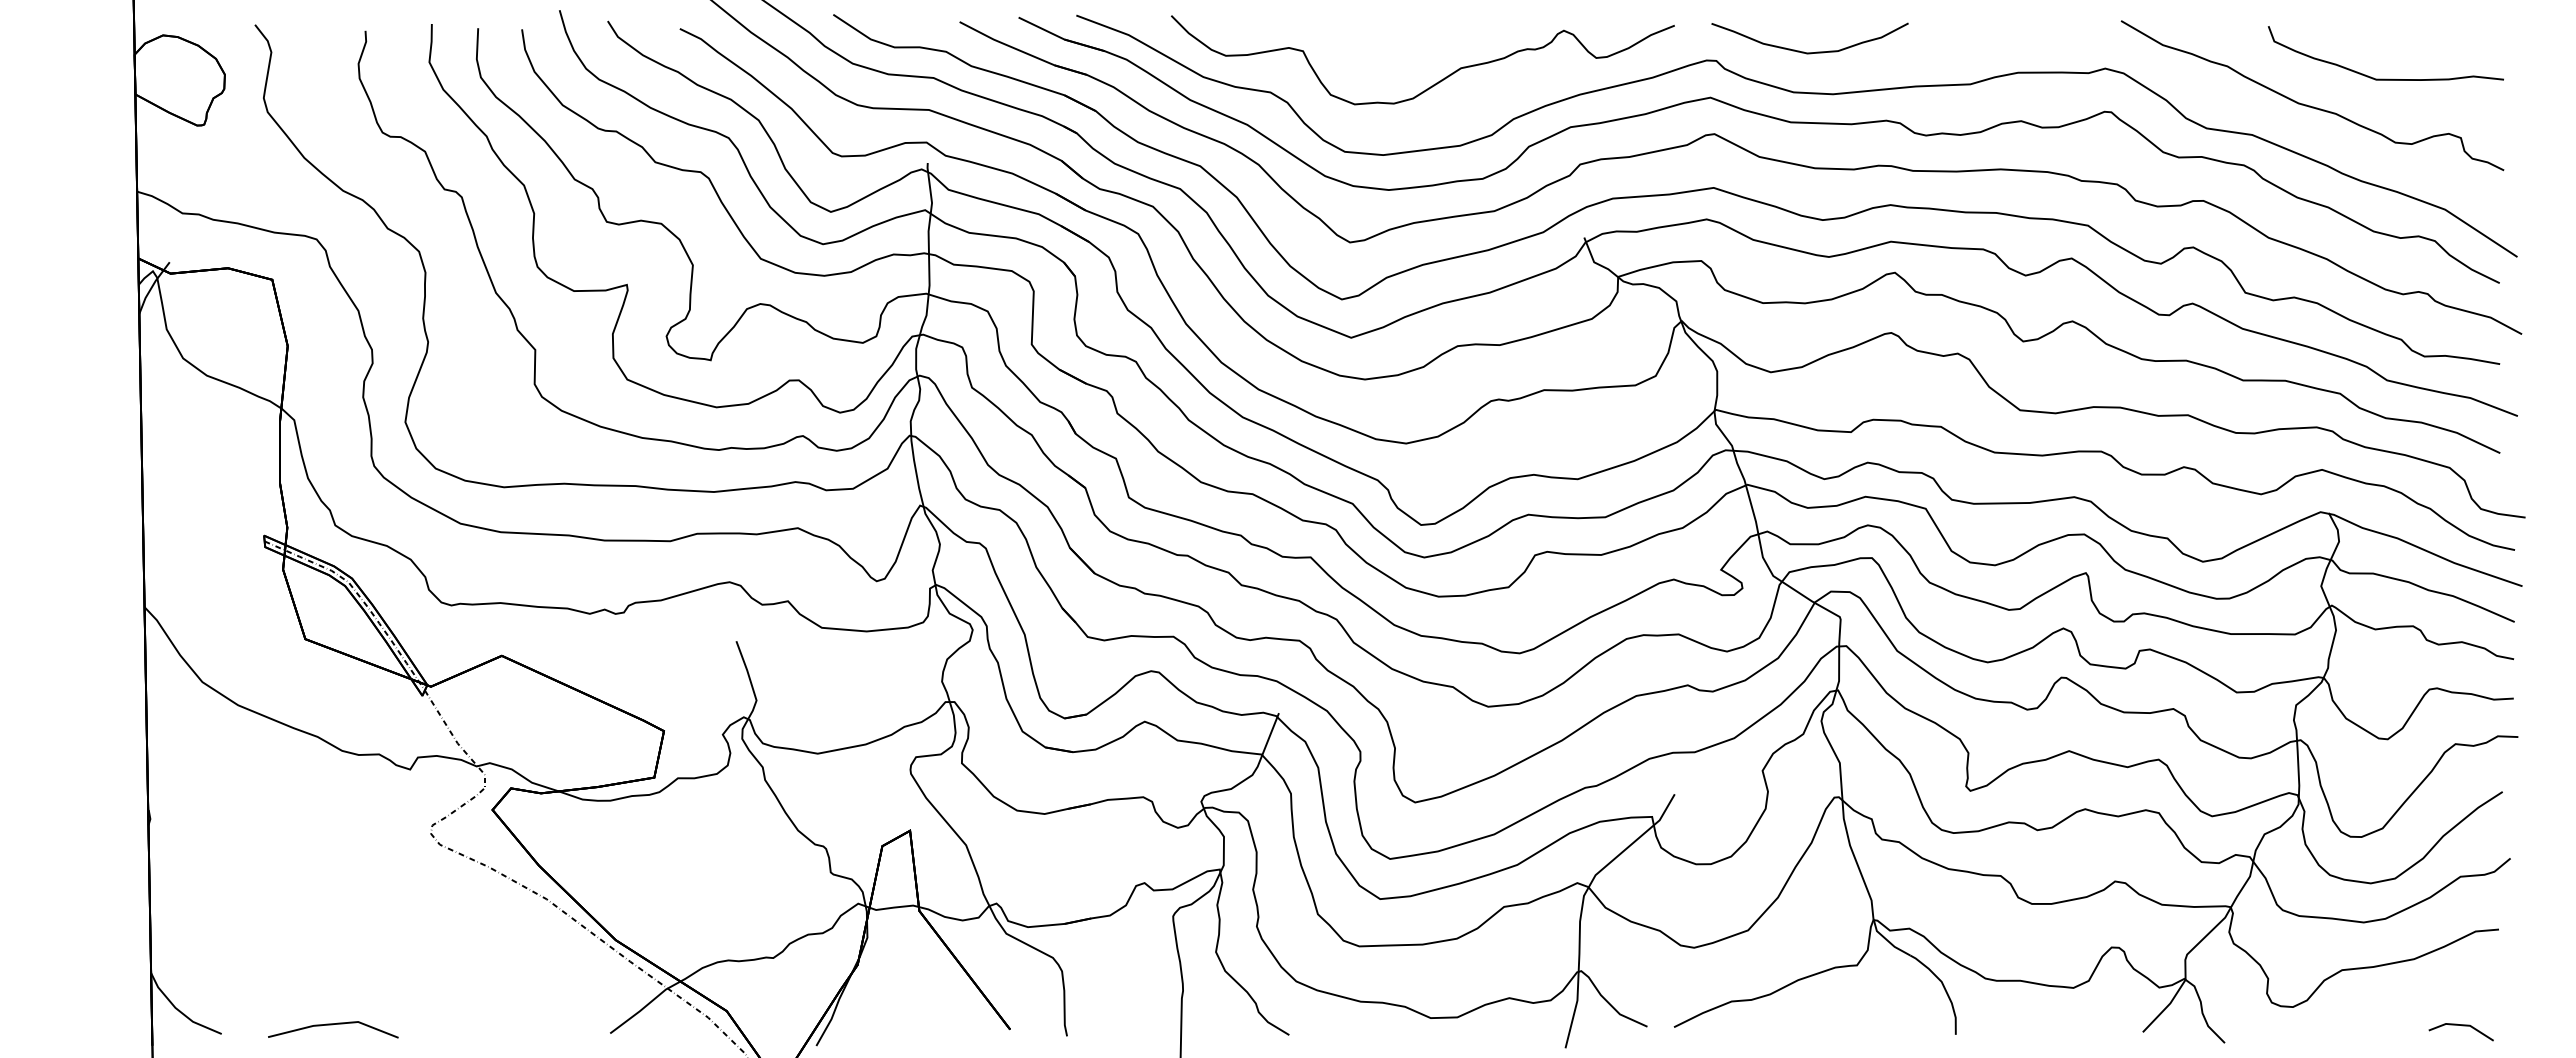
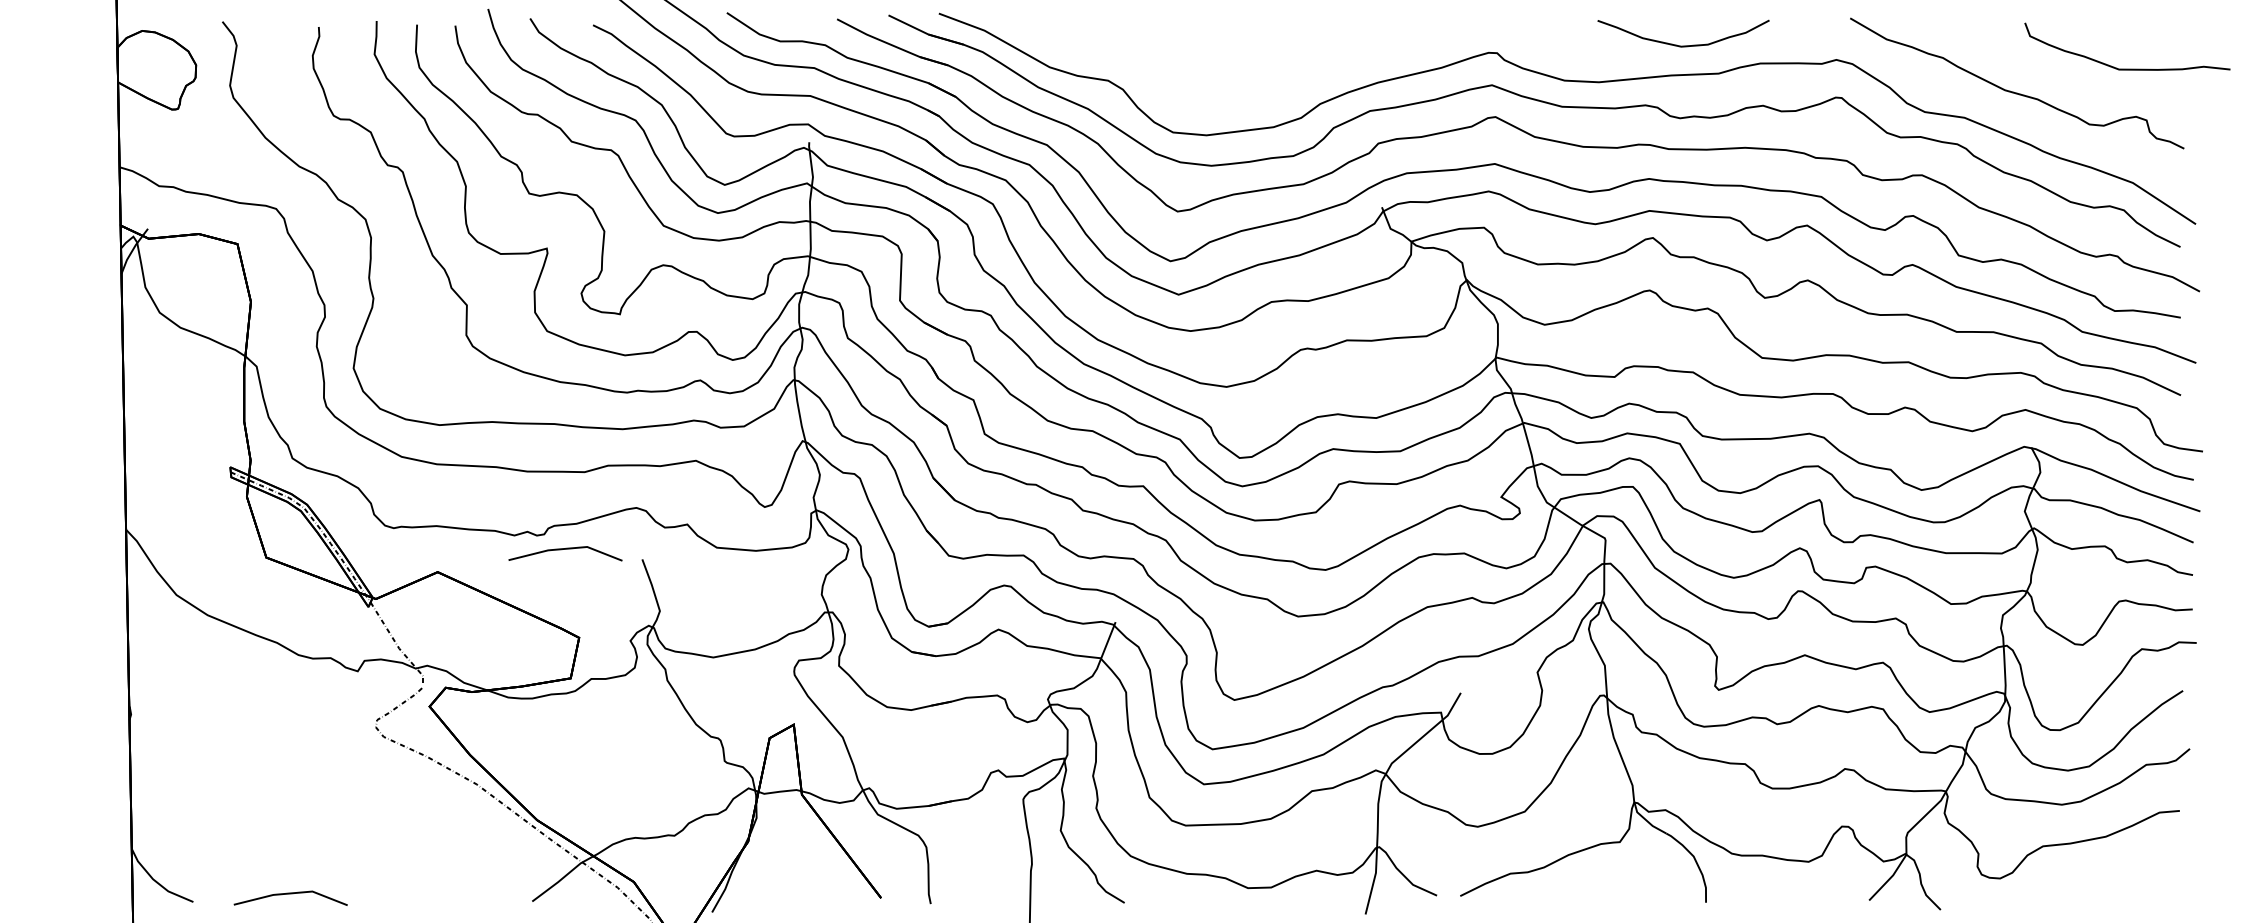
curve: (1804, 51) -> (1678, 44), moved
curve: (2385, 78) -> (2127, 68), moved
curve: (1436, 82) -> (1253, 72), removed
line: (647, 630) -> (564, 550), added
line: (2462, 1026) -> (2148, 895), removed

